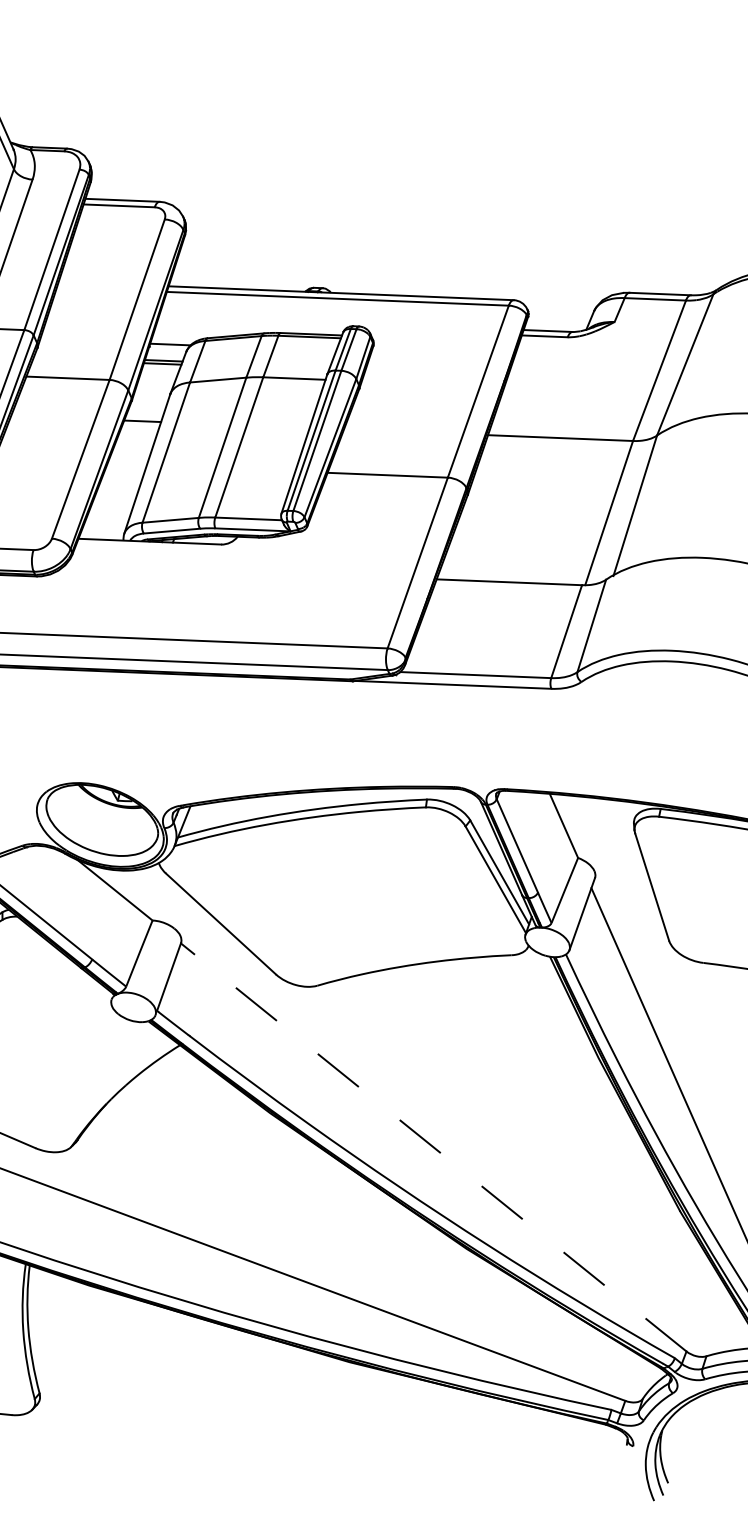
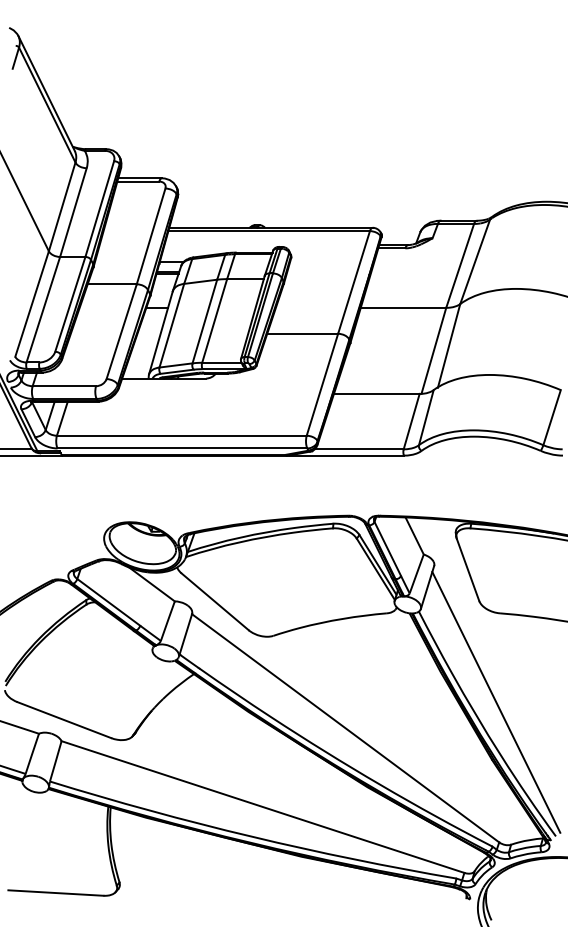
line: (433, 1147) -> (345, 728), dashed -> solid

